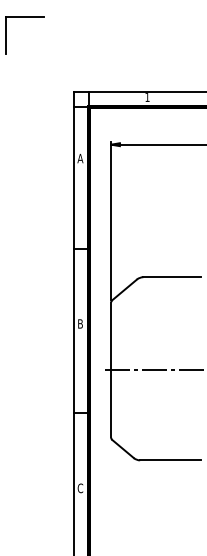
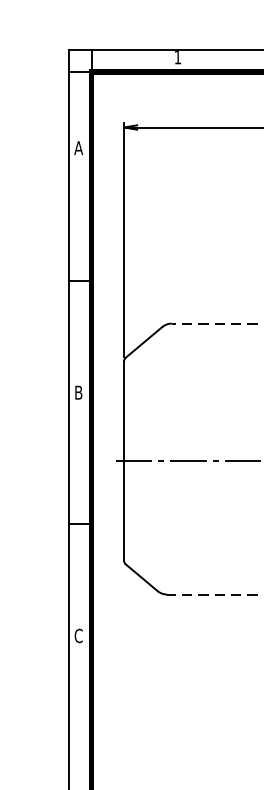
line: (172, 277) -> (214, 323), solid -> dashed
line: (170, 460) -> (211, 594), solid -> dashed

